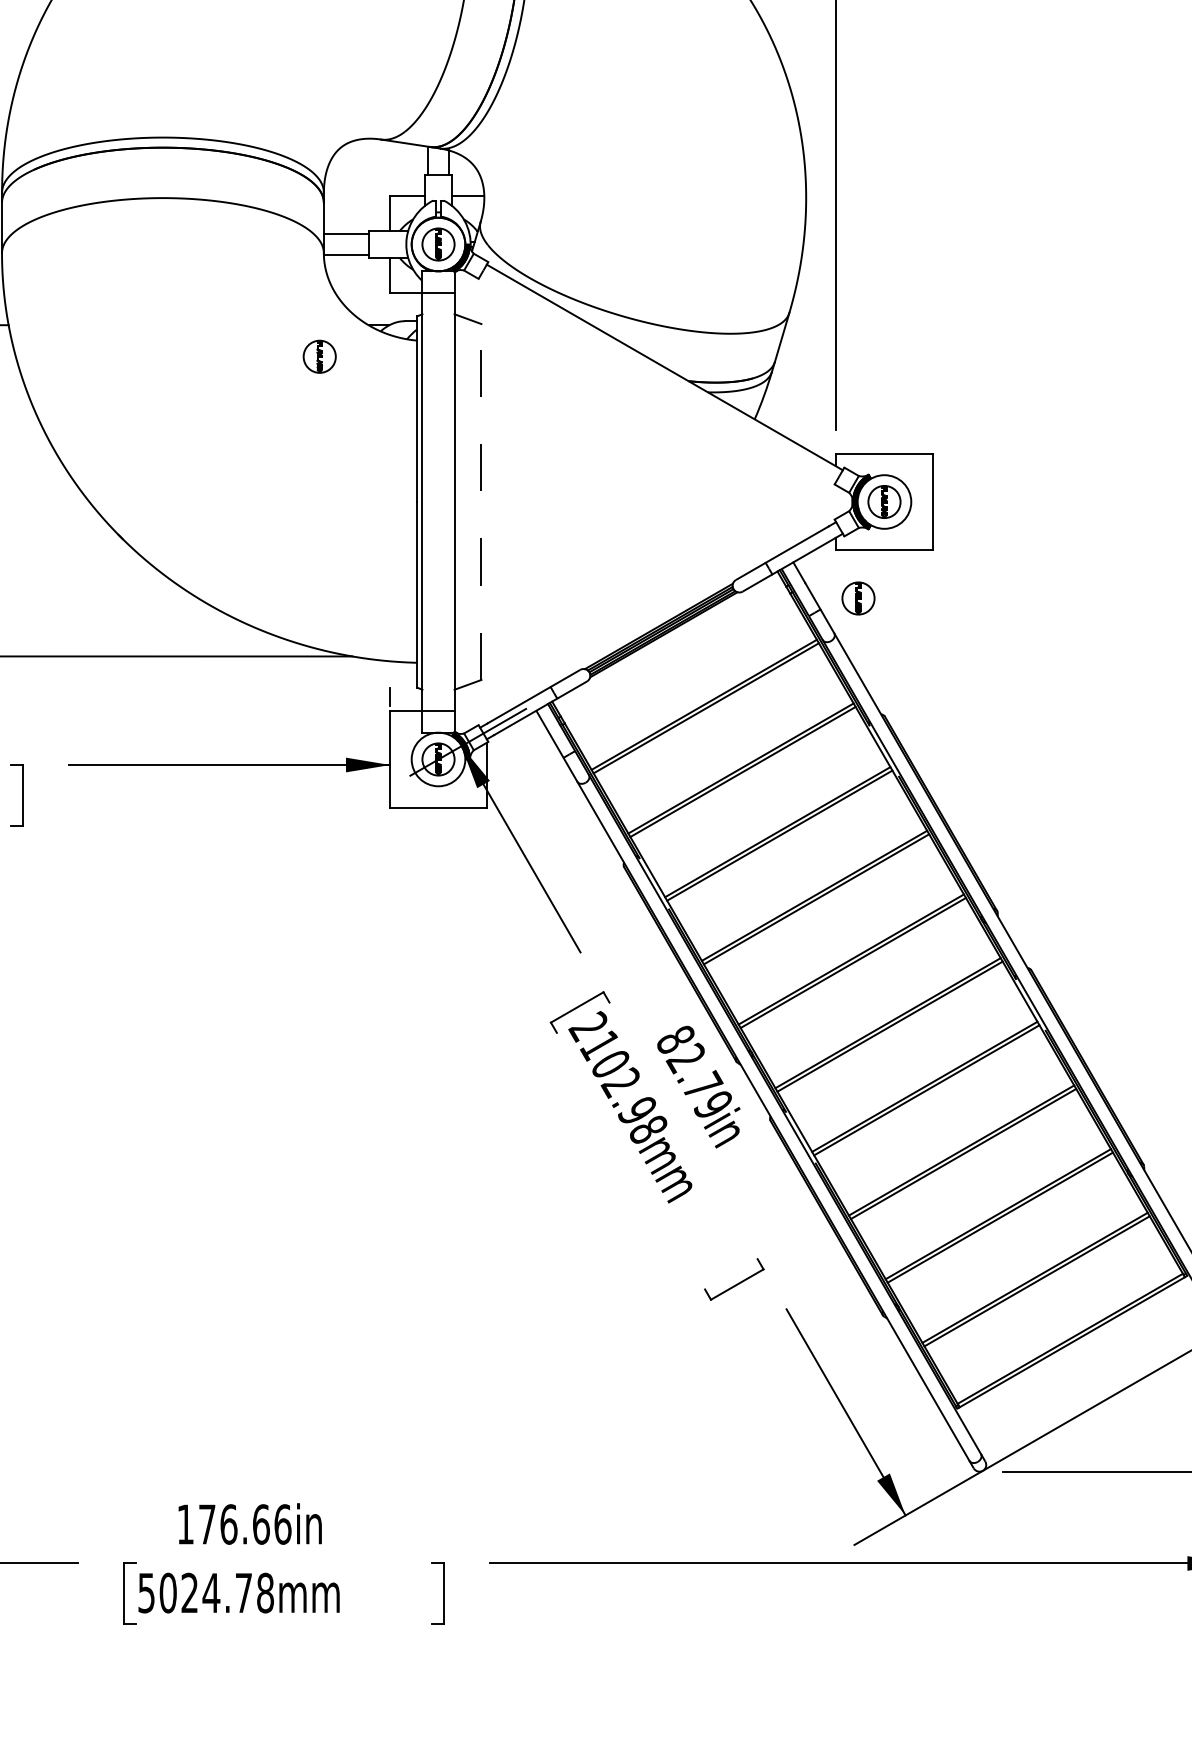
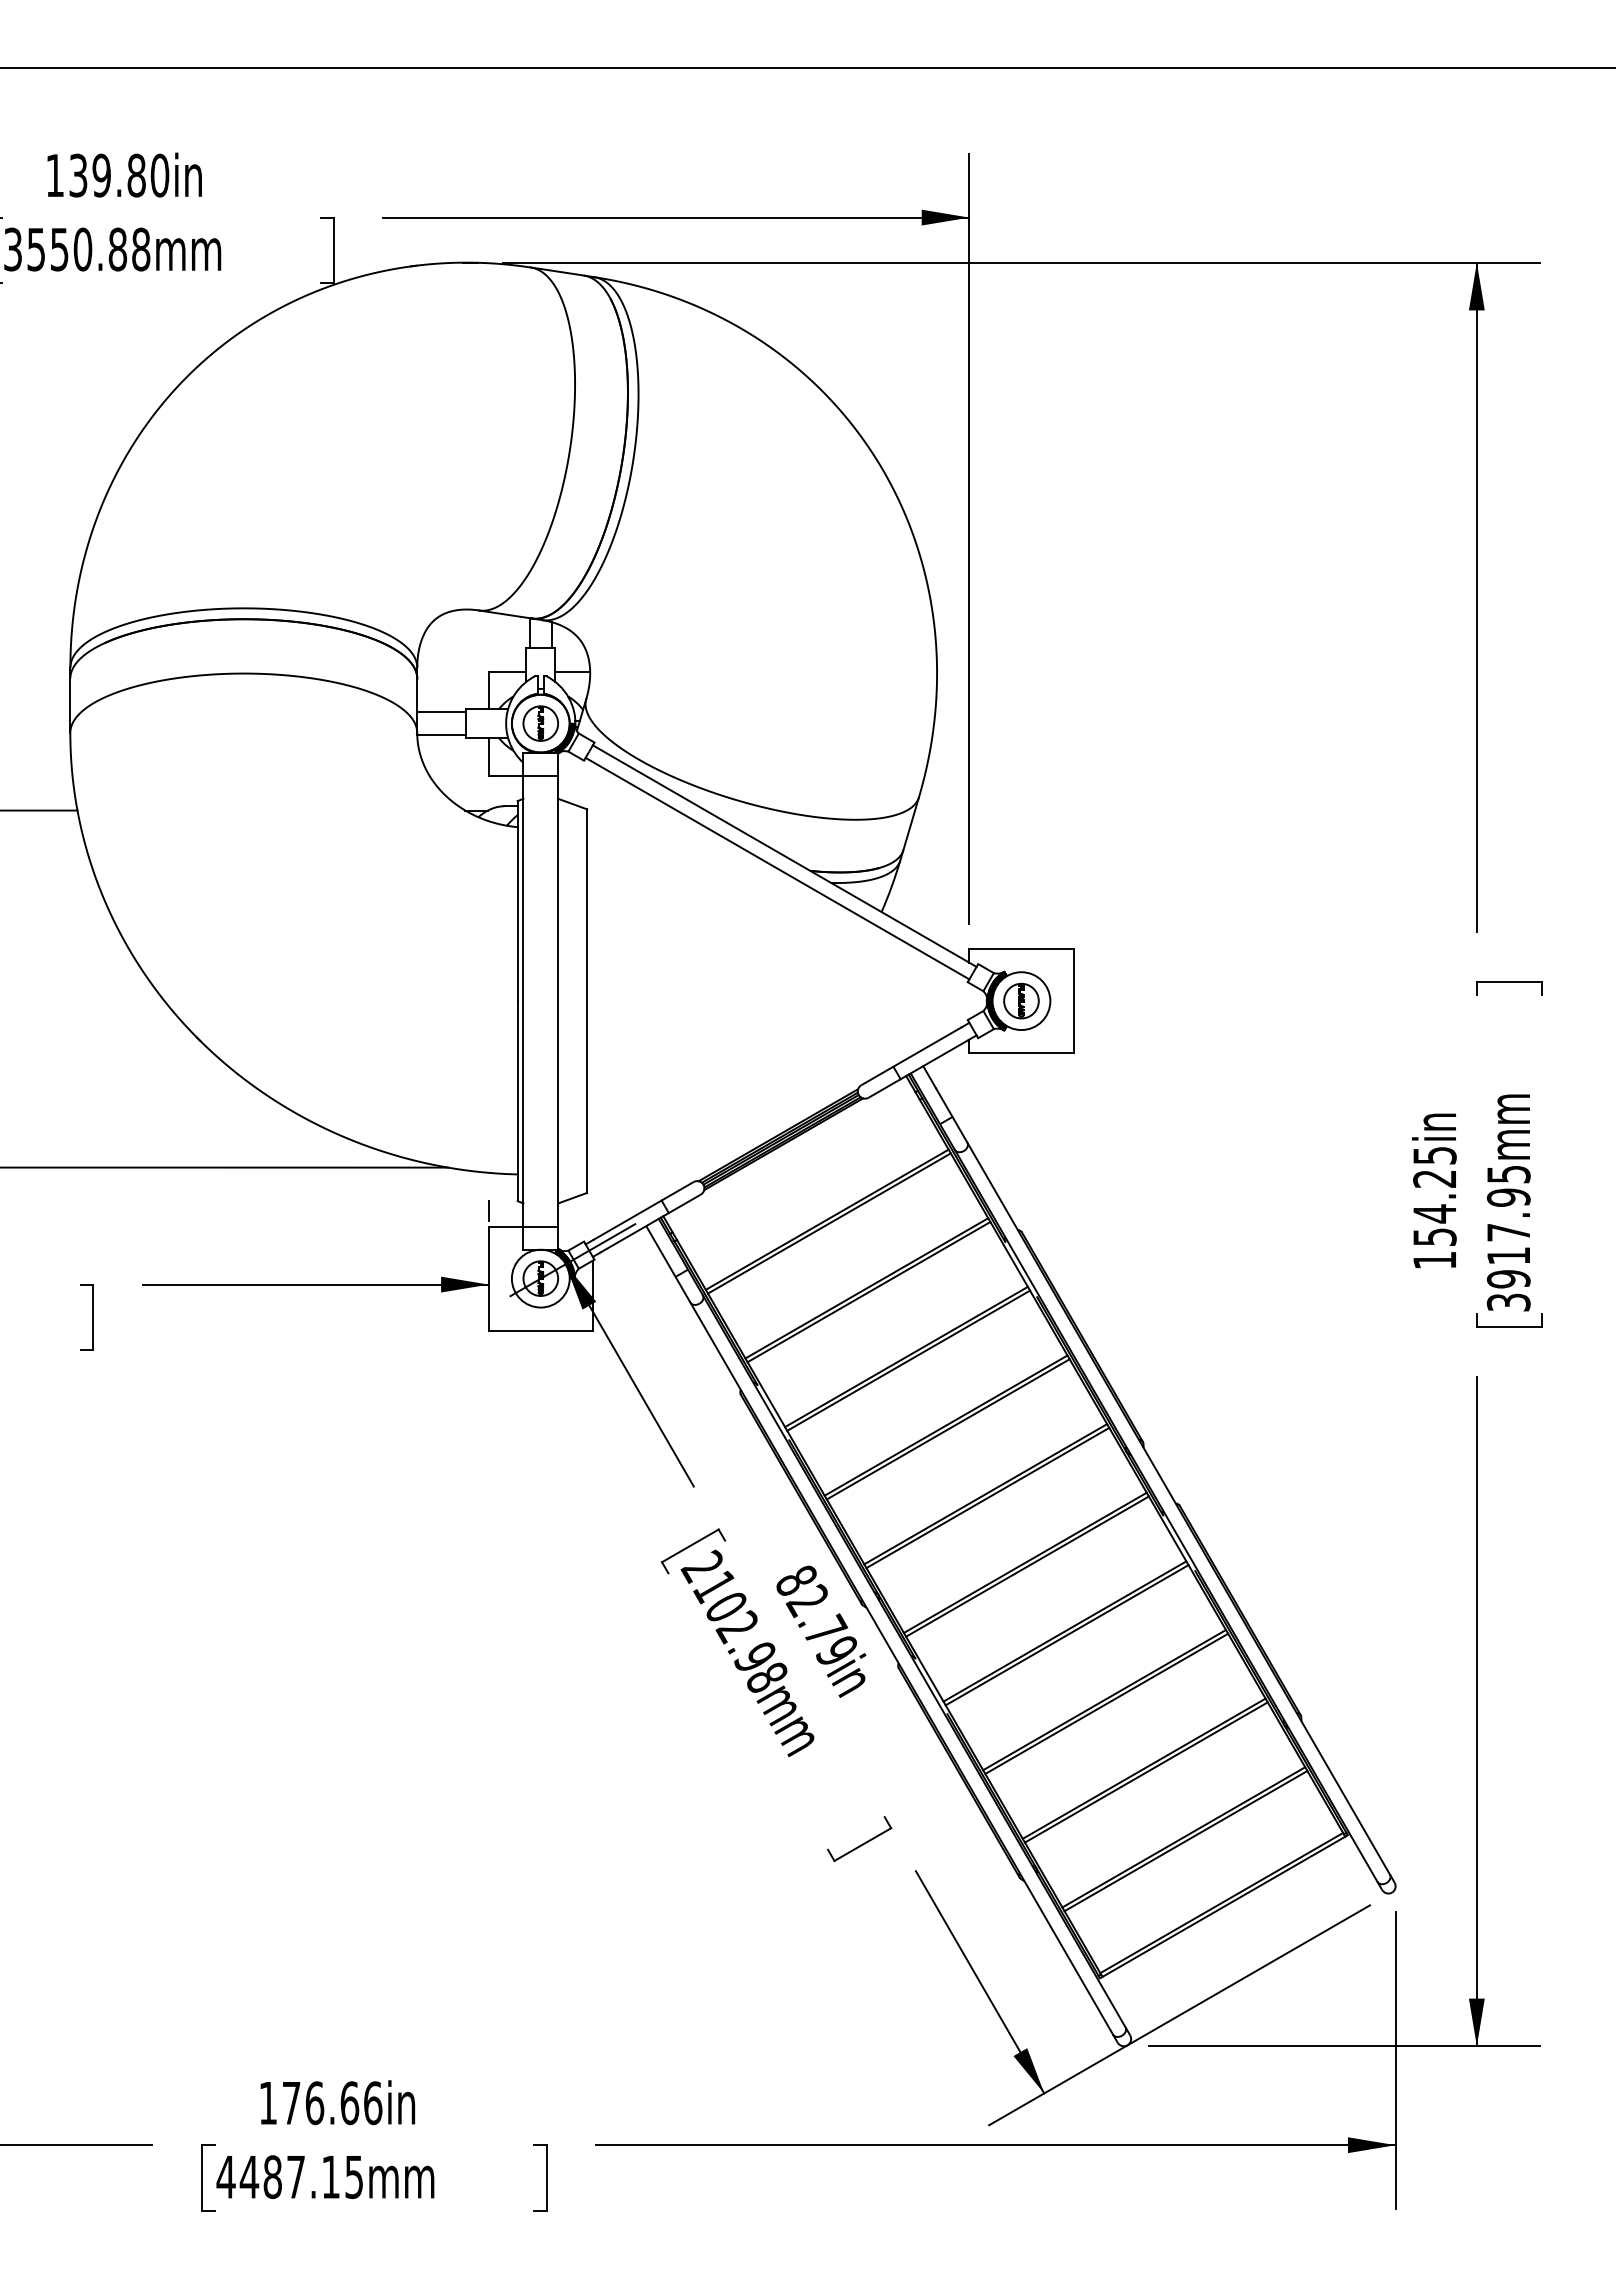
part: (319, 356) -> (412, 844), removed
line: (658, 378) -> (777, 868), added
line: (481, 502) -> (587, 1001), dashed -> solid
part: (858, 597) -> (993, 1104), removed
text: (205, 1593) -> (289, 2177), 5024.78mm -> 4487.15mm

